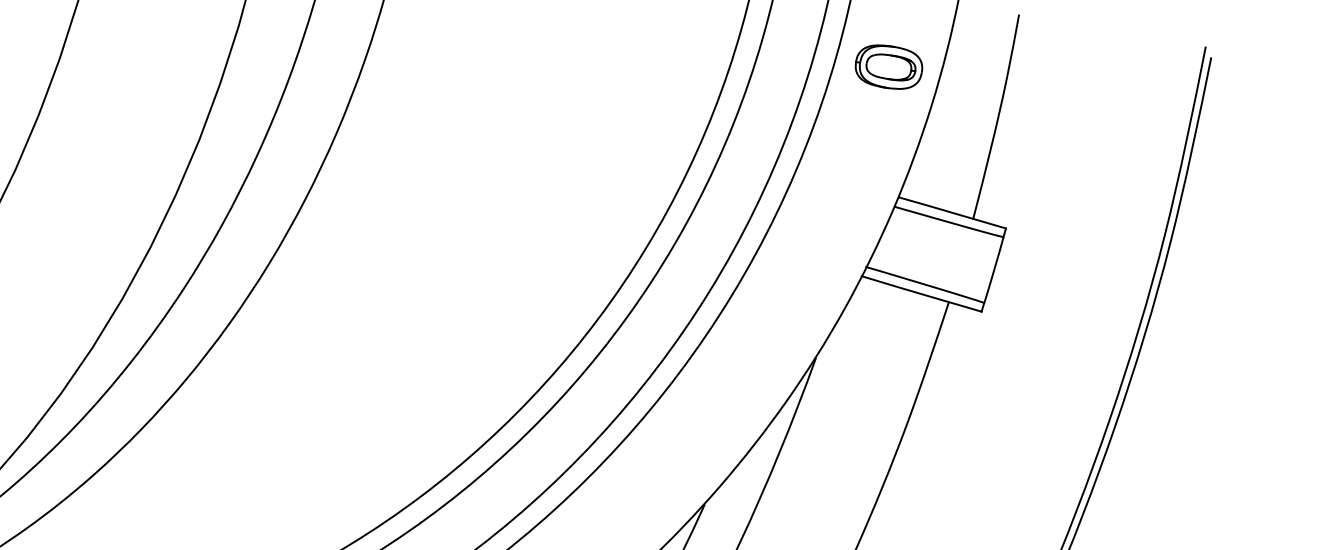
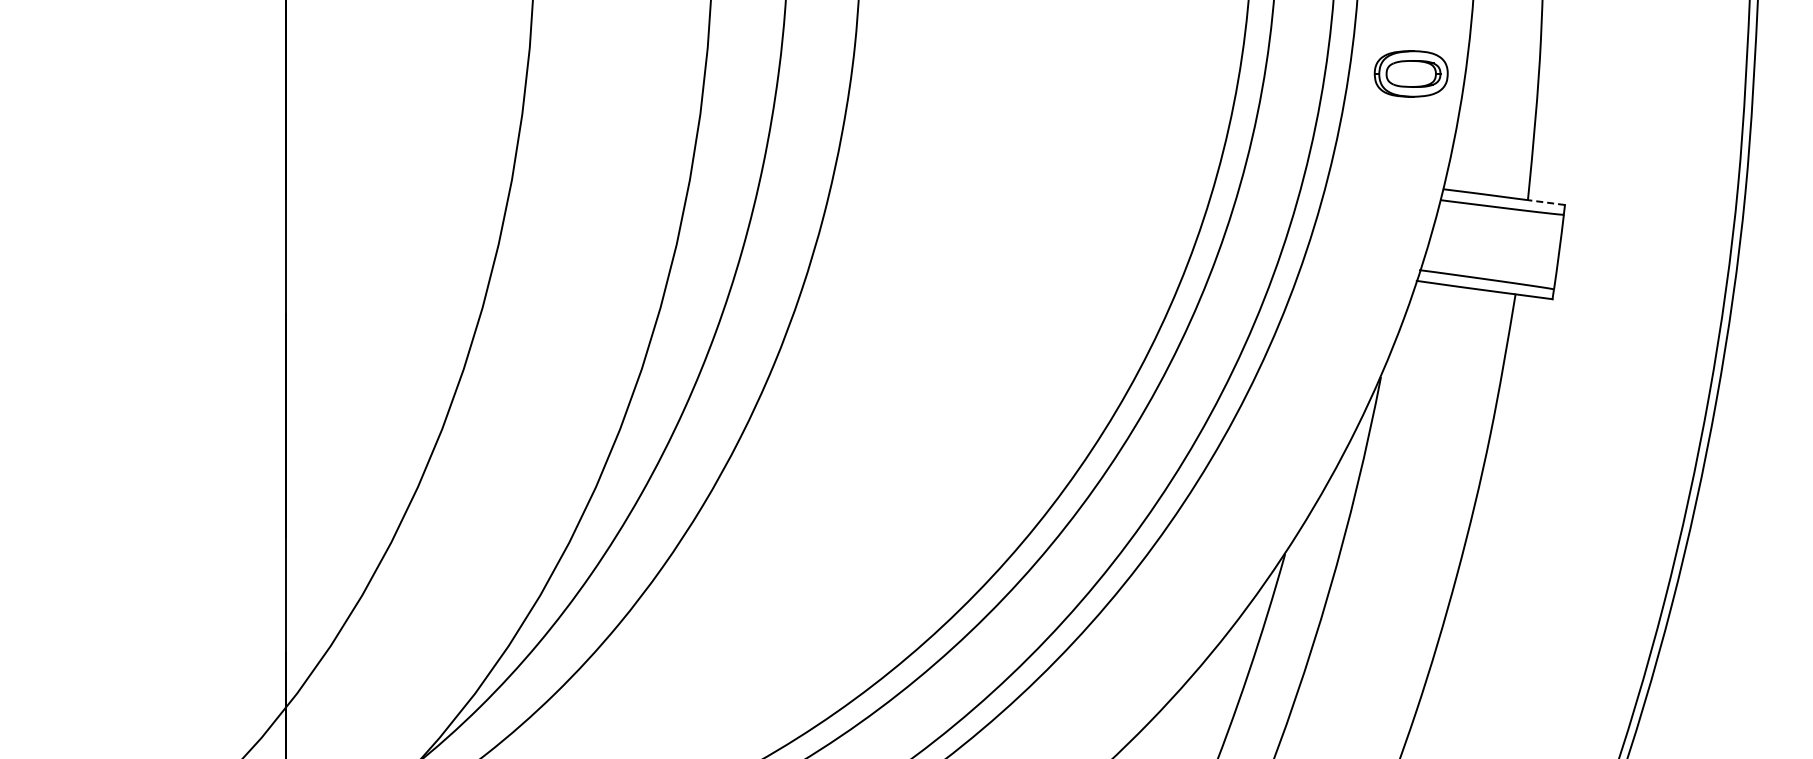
part: (888, 66) -> (1410, 73), moved
line: (989, 223) -> (1546, 202), solid -> dashed

